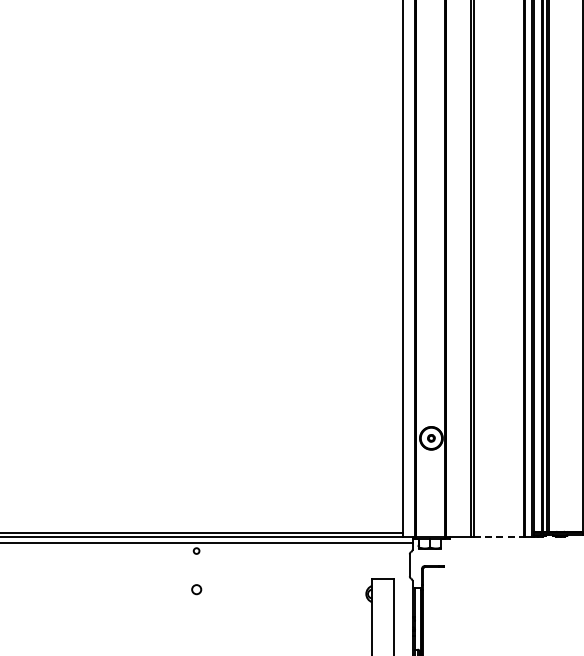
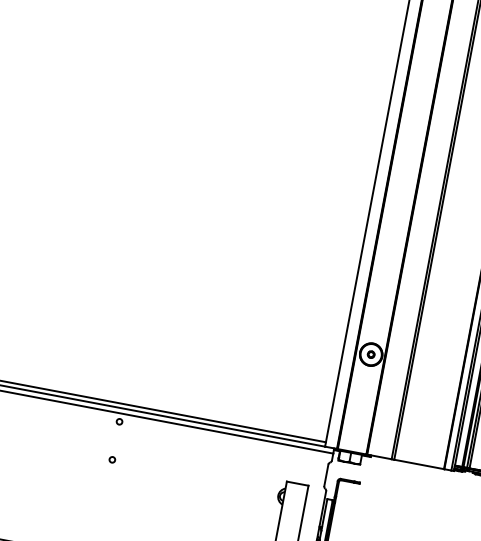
line: (499, 537) -> (419, 464), dashed -> solid
circle: (196, 589) -> (112, 459), size x0.62

